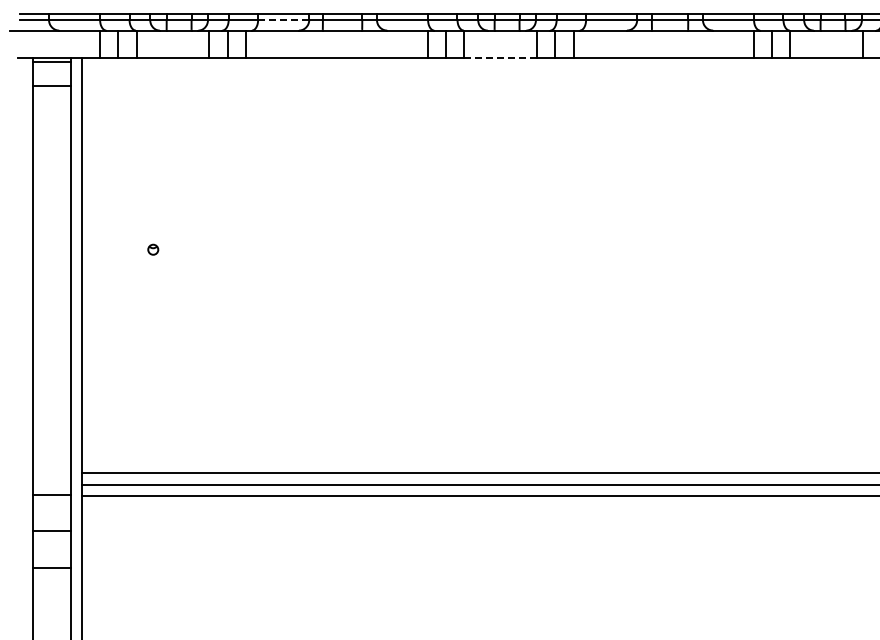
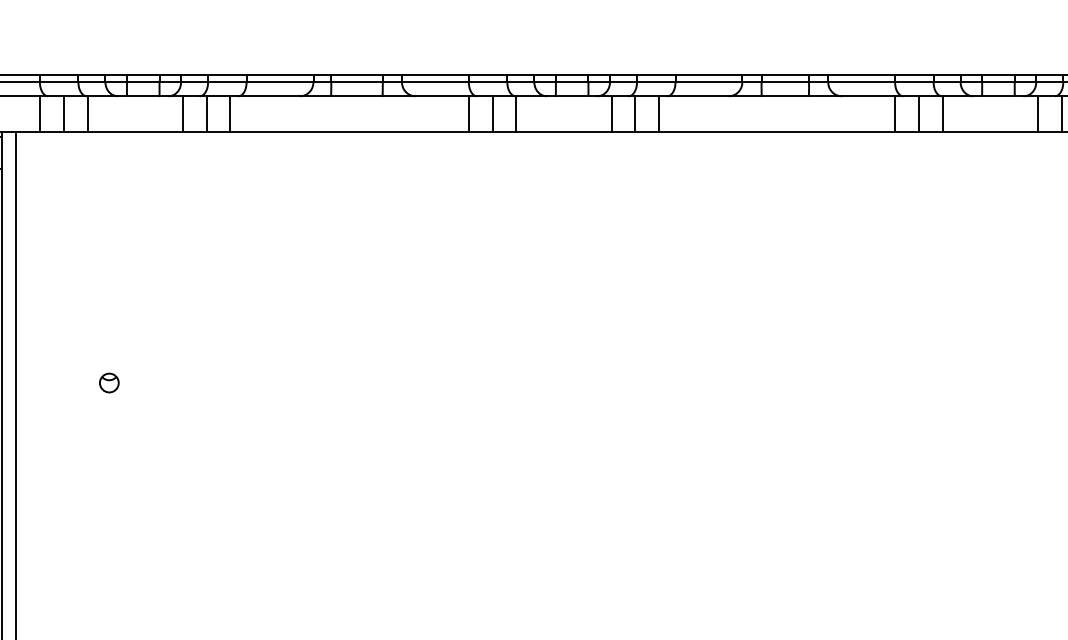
line: (283, 19) -> (279, 81), dashed -> solid
line: (501, 57) -> (564, 131), dashed -> solid
part: (153, 249) -> (109, 382), size x1.43

